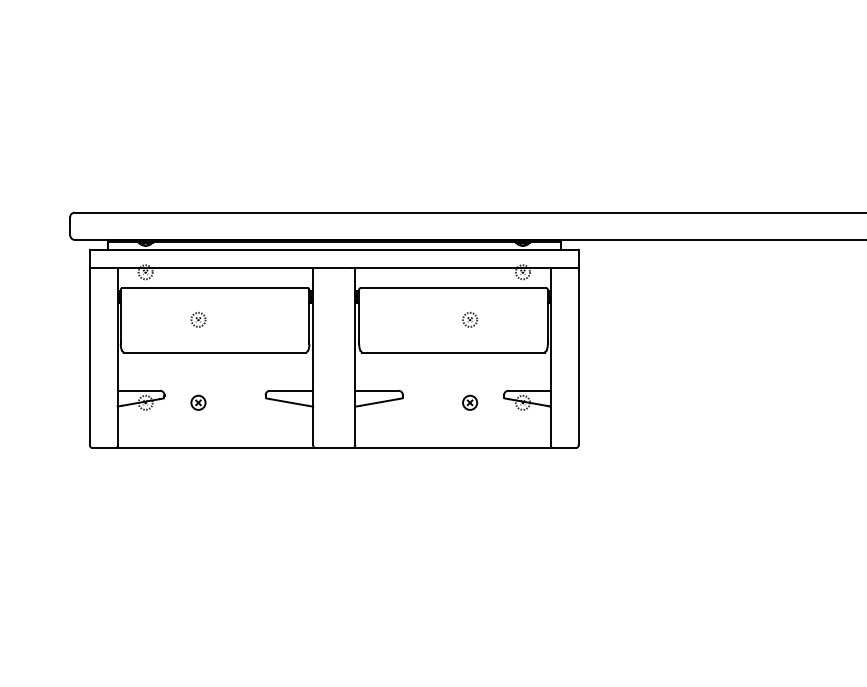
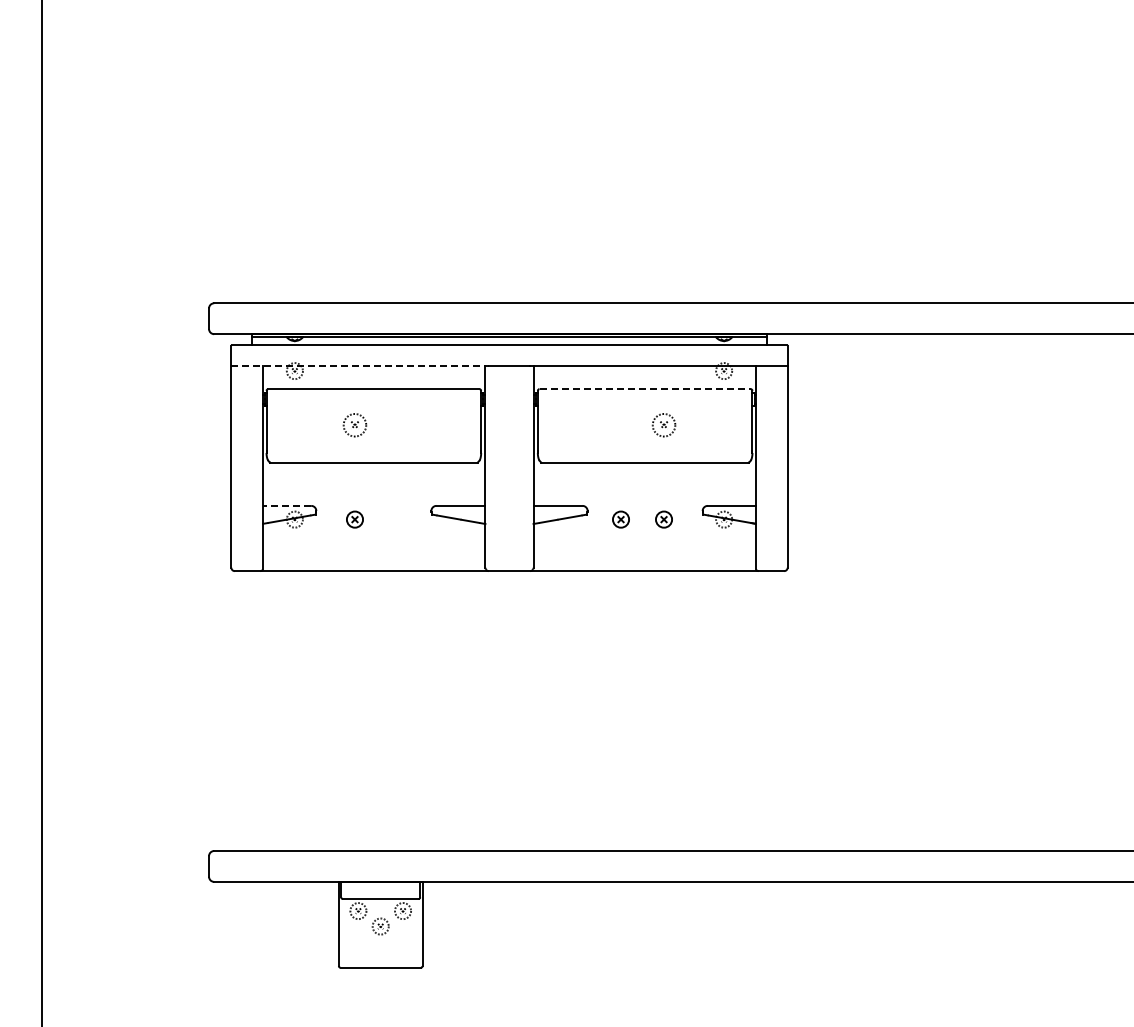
line: (203, 267) -> (360, 365), solid -> dashed
line: (453, 288) -> (645, 389), solid -> dashed
part: (198, 319) -> (354, 424), size x1.4
part: (469, 319) -> (663, 424), size x1.4
line: (138, 390) -> (286, 505), solid -> dashed
part: (431, 402) -> (620, 519), added

